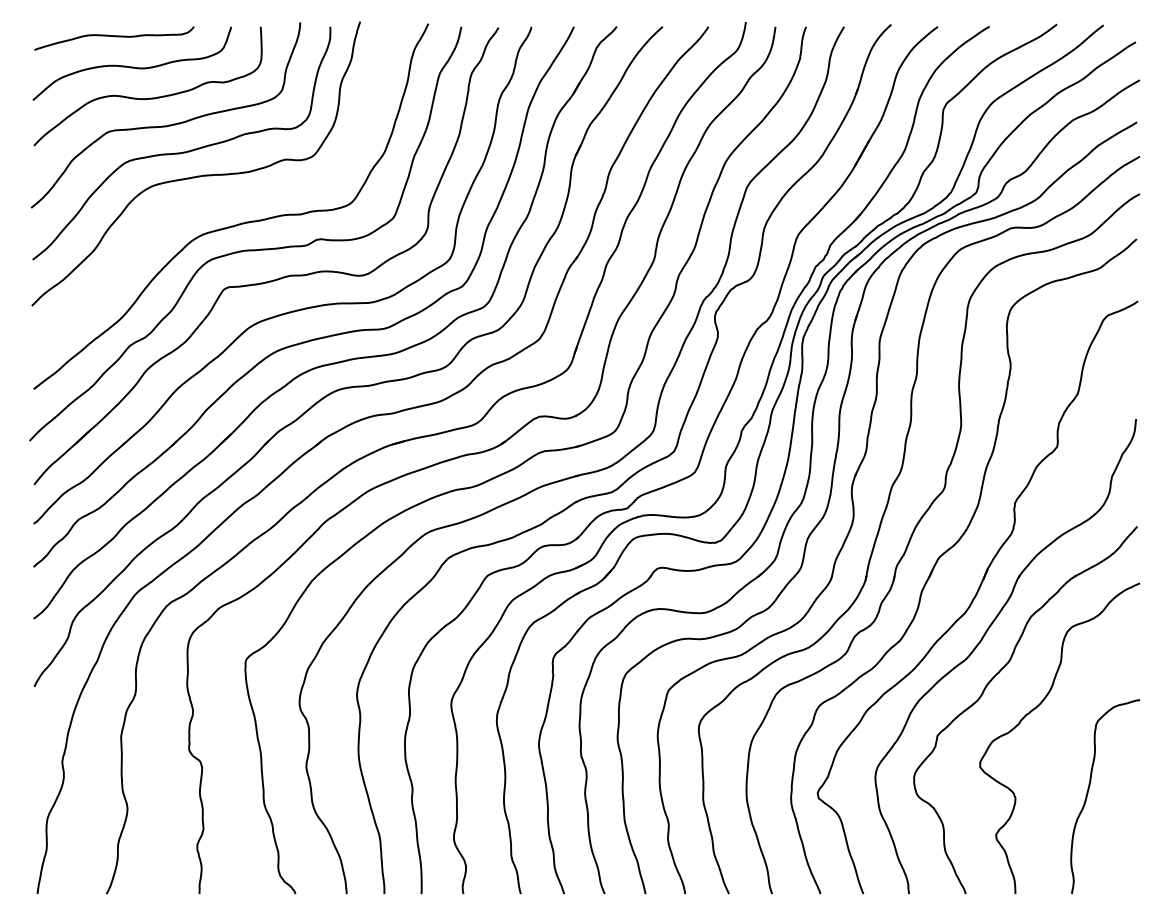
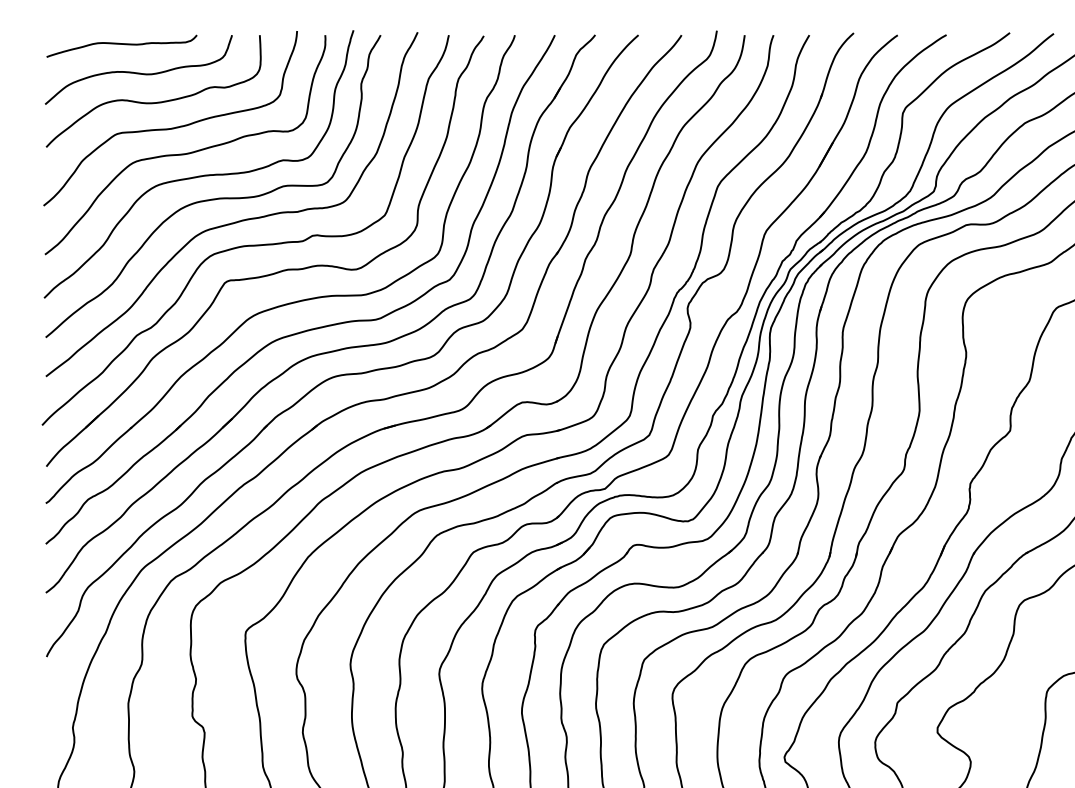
curve: (214, 199) -> (216, 197), added

